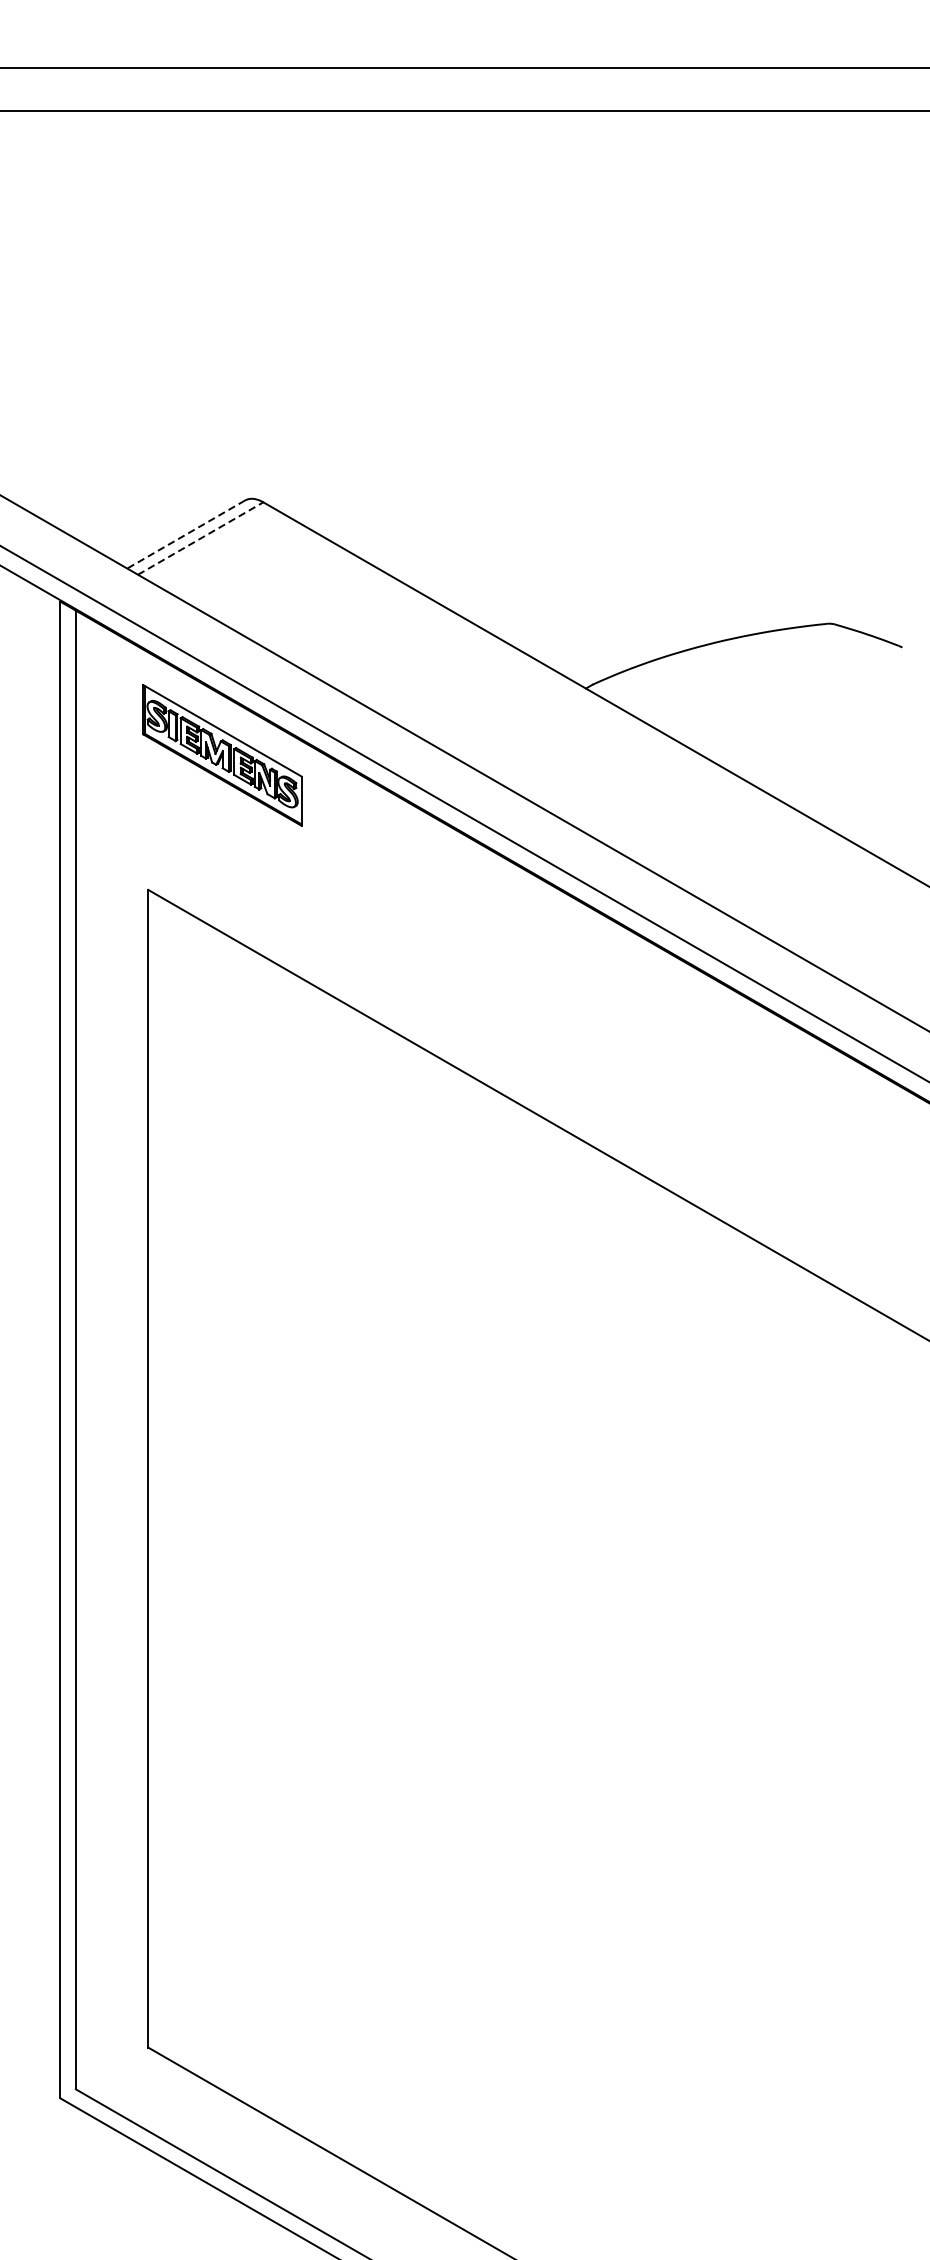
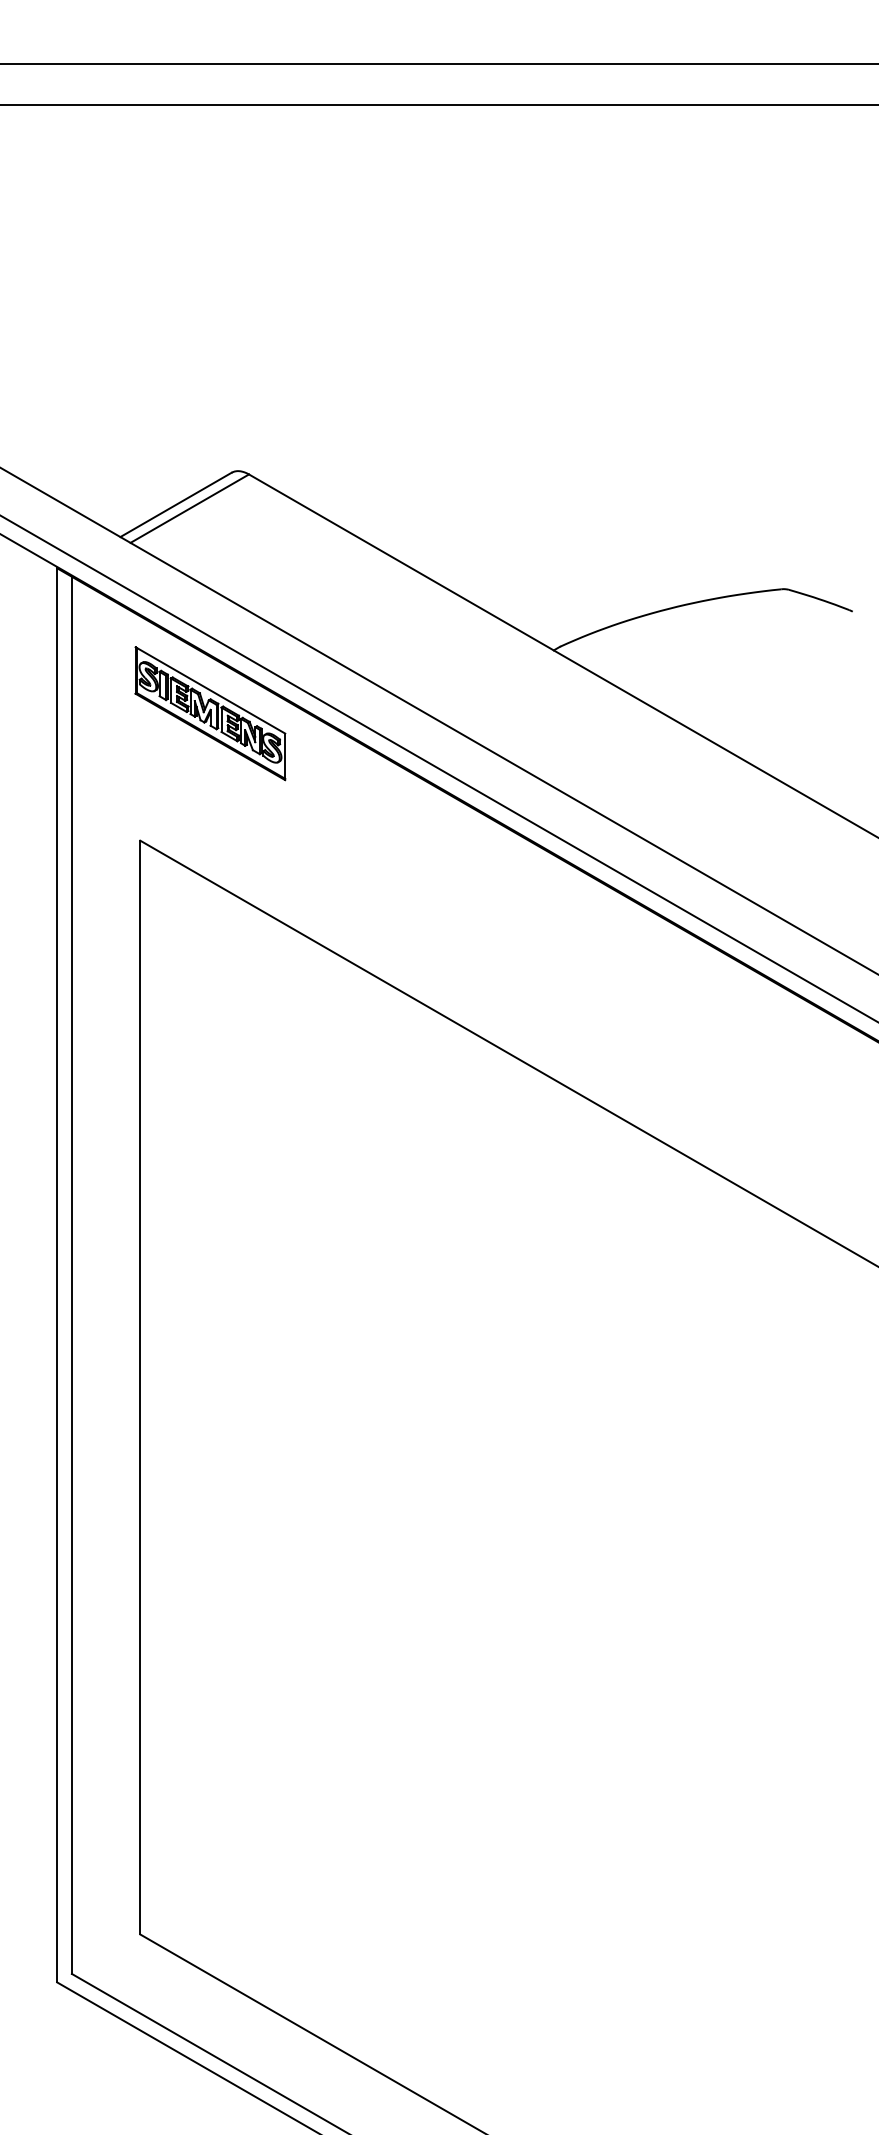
line: (185, 535) -> (175, 505), dashed -> solid
line: (201, 538) -> (190, 508), dashed -> solid

